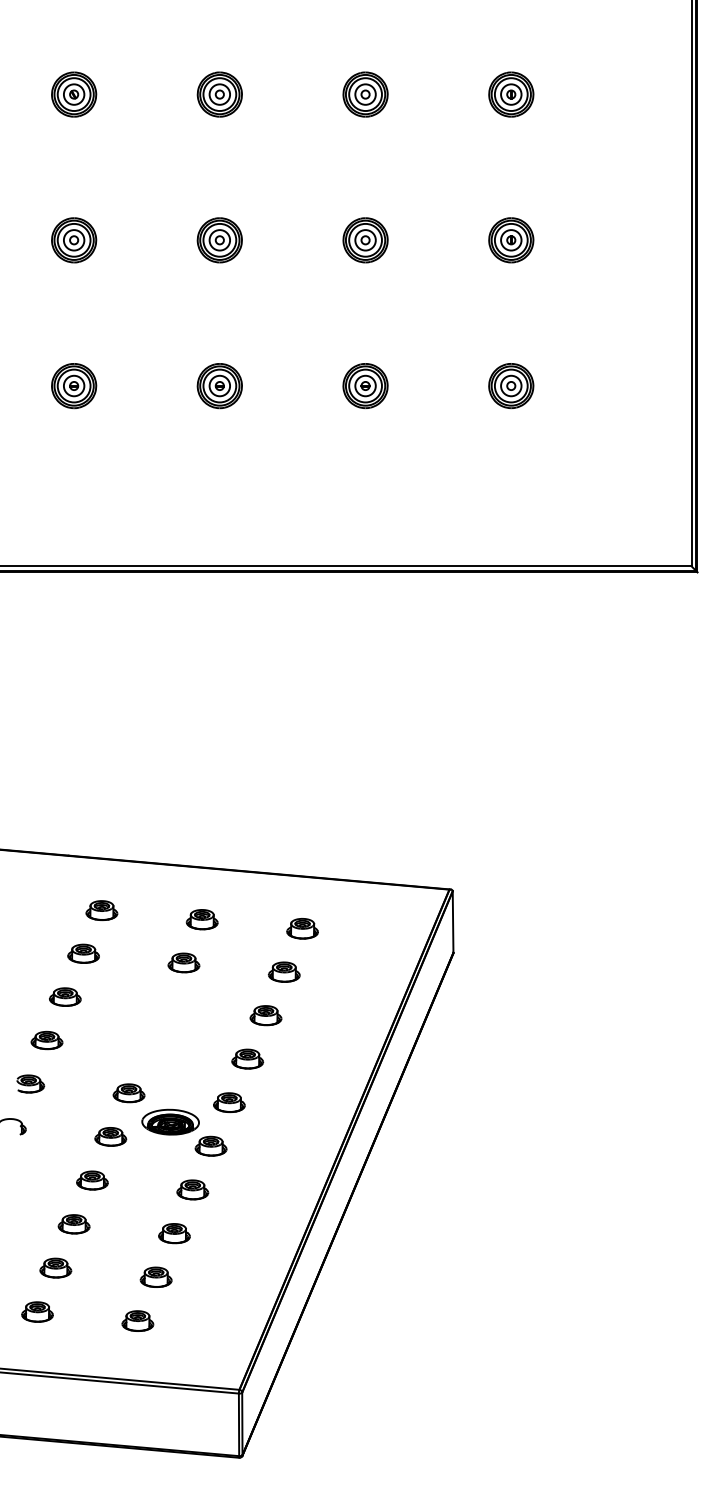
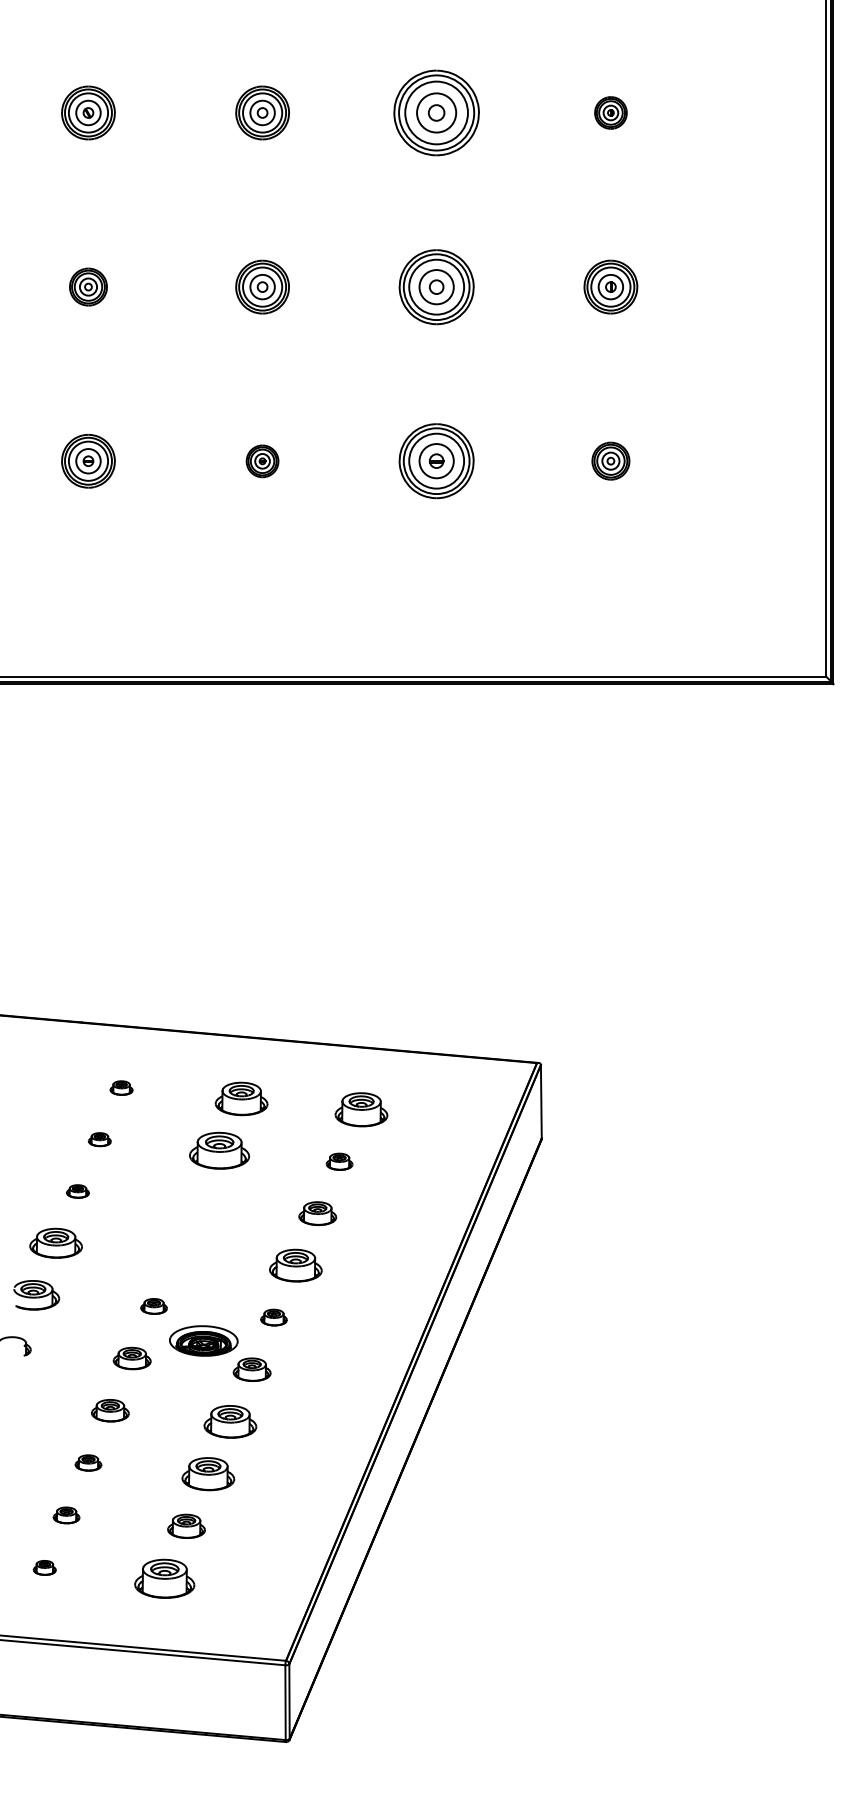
part: (365, 94) -> (436, 112), size x1.6
part: (510, 94) -> (610, 112), size x0.6
part: (74, 239) -> (88, 286), size x0.7
part: (365, 239) -> (436, 286), size x1.4
part: (510, 385) -> (610, 460), size x0.7
part: (219, 386) -> (262, 461), size x0.6
part: (365, 386) -> (436, 461), size x1.4
part: (101, 910) -> (121, 1087), size x0.6
part: (202, 919) -> (241, 1098), size x1.4
part: (302, 928) -> (361, 1109), size x1.4
part: (83, 953) -> (99, 1139), size x0.6
part: (183, 962) -> (219, 1150), size x1.6
part: (284, 971) -> (339, 1161), size x0.7
part: (64, 997) -> (77, 1191), size x0.6
part: (46, 1040) -> (55, 1243), size x1.4
part: (247, 1059) -> (295, 1265), size x1.4
part: (30, 1084) -> (36, 1295), size x1.4
part: (128, 1093) -> (153, 1306), size x0.7
part: (228, 1102) -> (273, 1317), size x0.7
part: (192, 1189) -> (229, 1421), size x1.4
part: (74, 1223) -> (88, 1462), size x0.7
part: (174, 1233) -> (208, 1473), size x1.4
part: (55, 1268) -> (66, 1515), size x0.7
part: (37, 1311) -> (44, 1567), size x0.6
part: (137, 1320) -> (164, 1578), size x1.6

